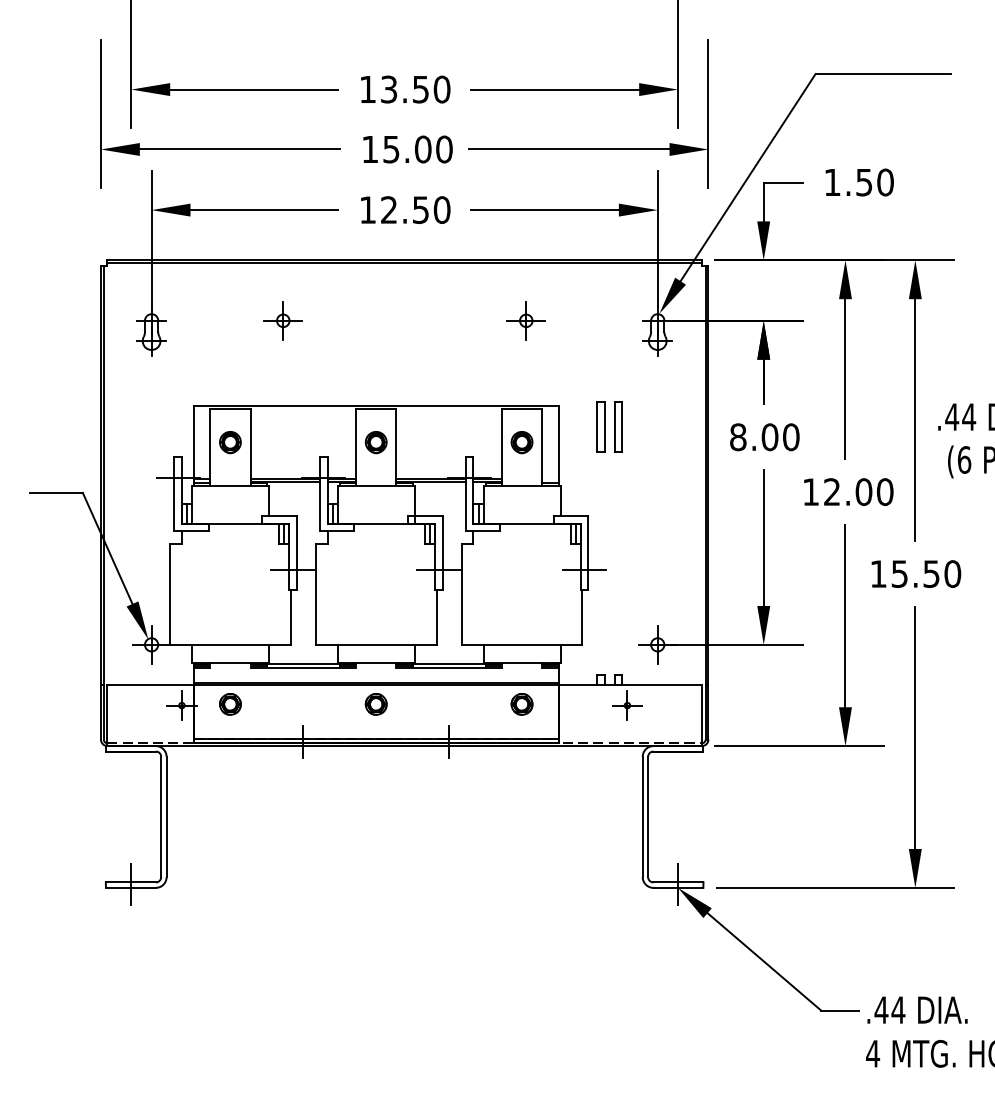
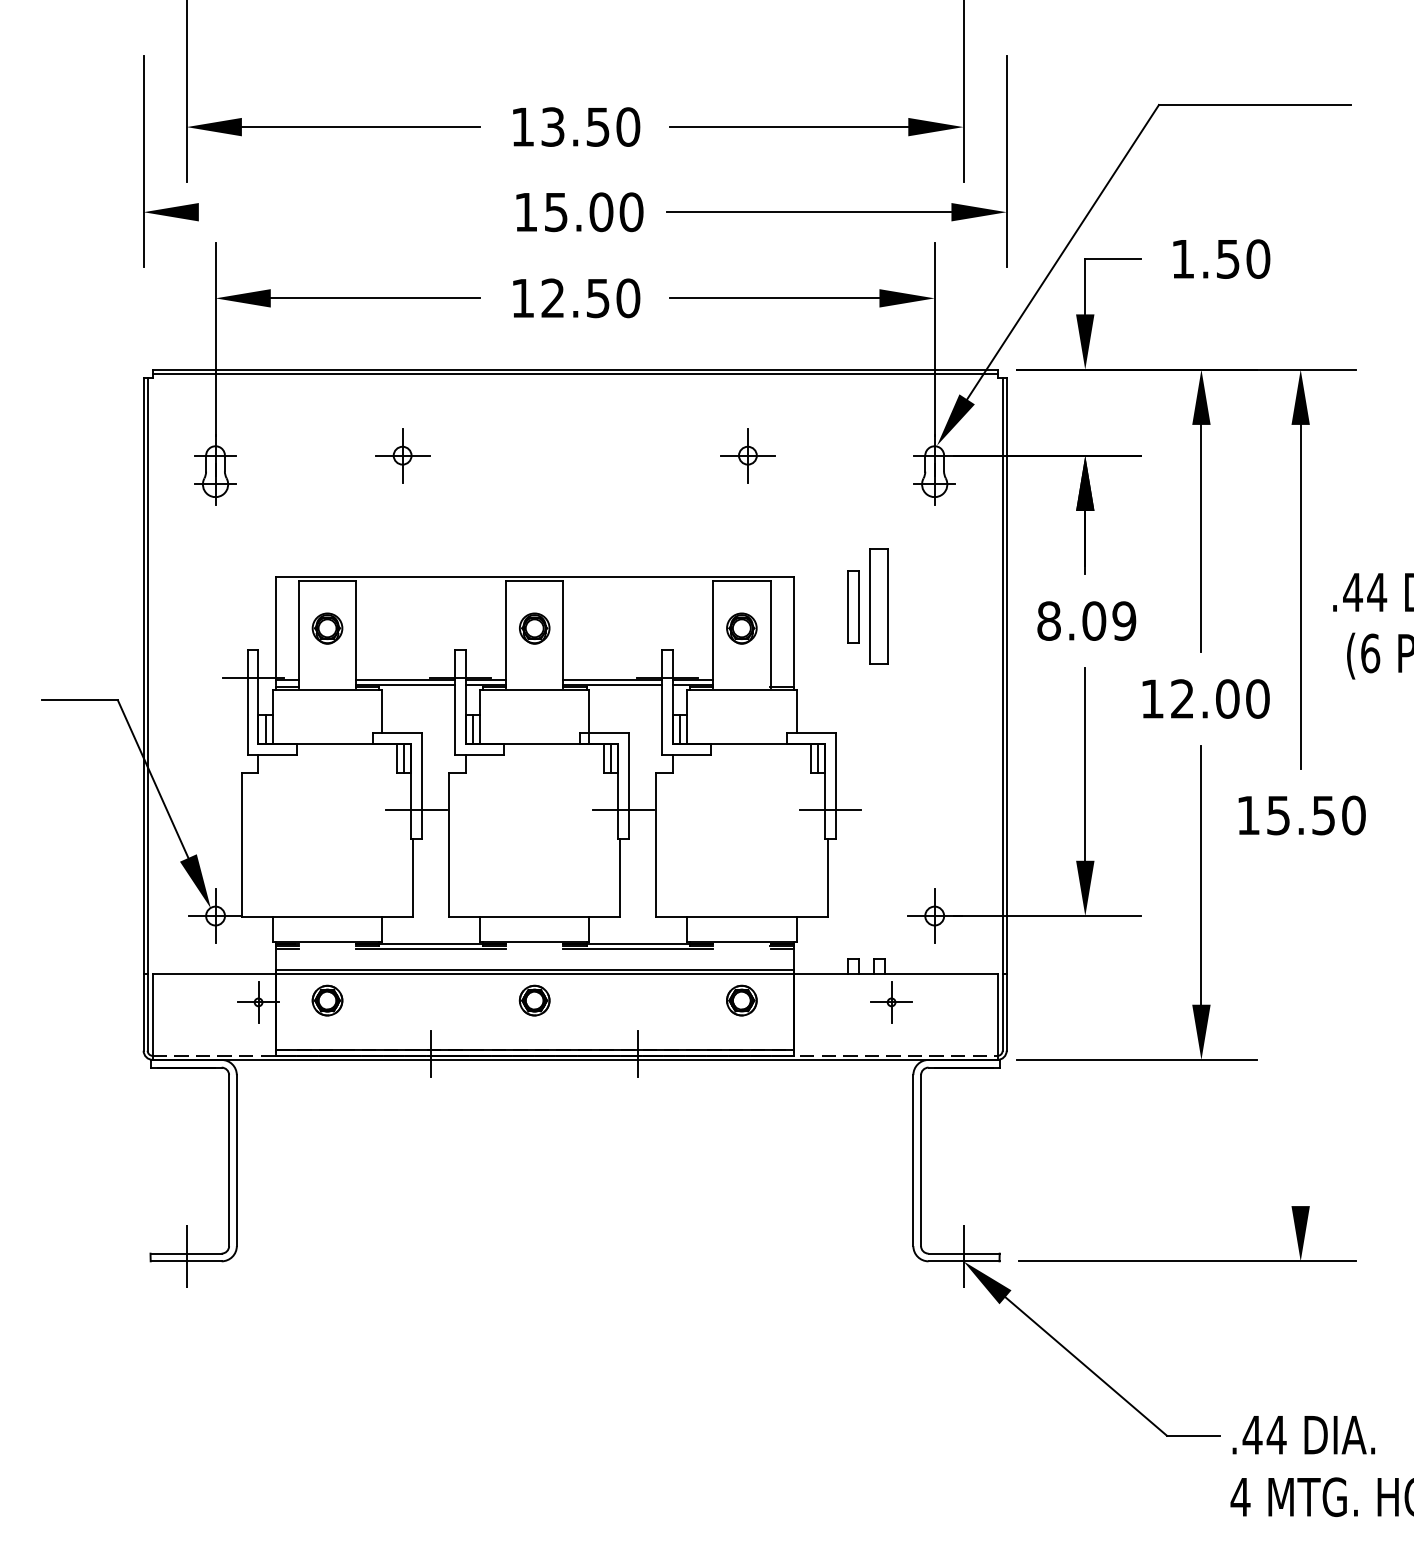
line: (239, 149) -> (340, 212), removed
part: (618, 426) -> (879, 606), size x1.6
text: (791, 436) -> (1124, 620), 8.00 -> 8.09
line: (915, 728) -> (1300, 1034), removed

